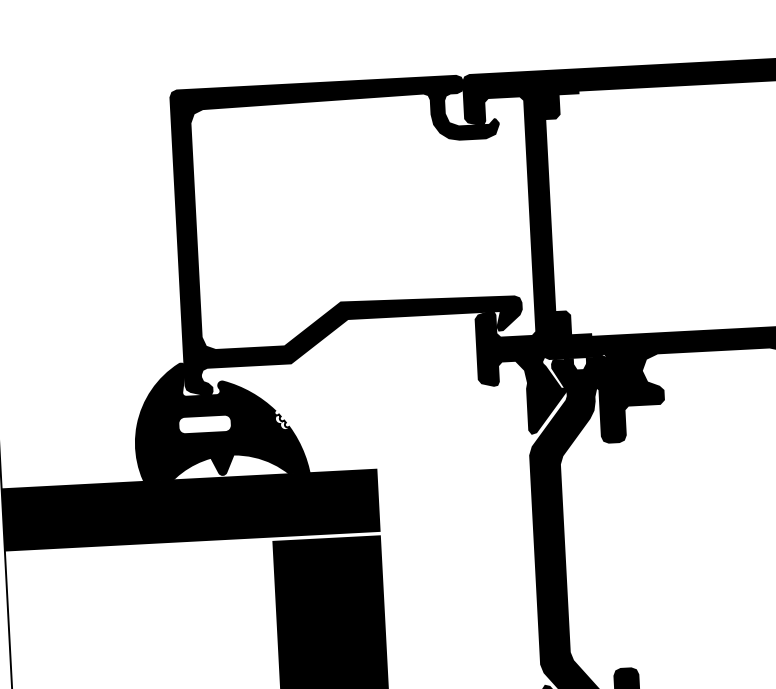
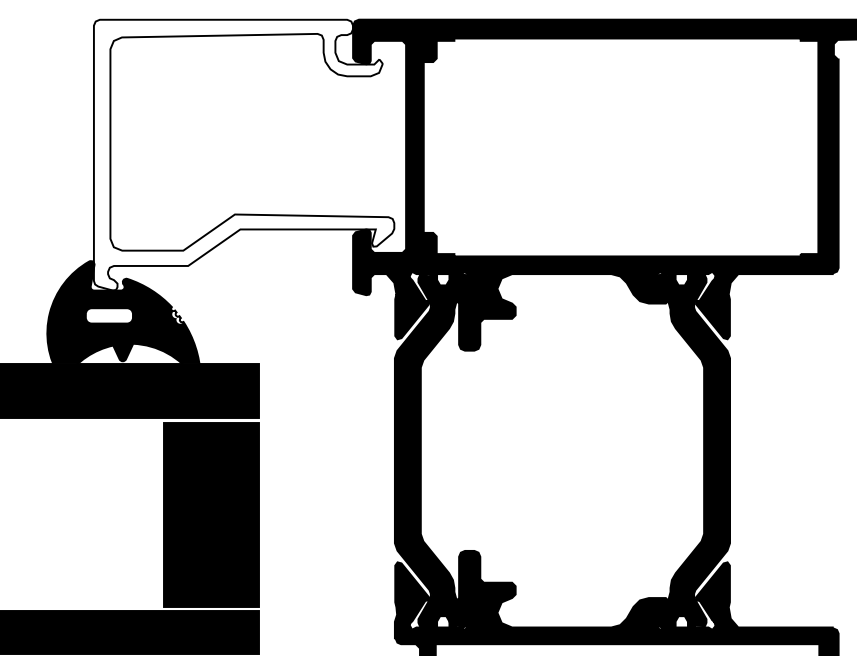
fill: (347, 234) -> (243, 154), removed

